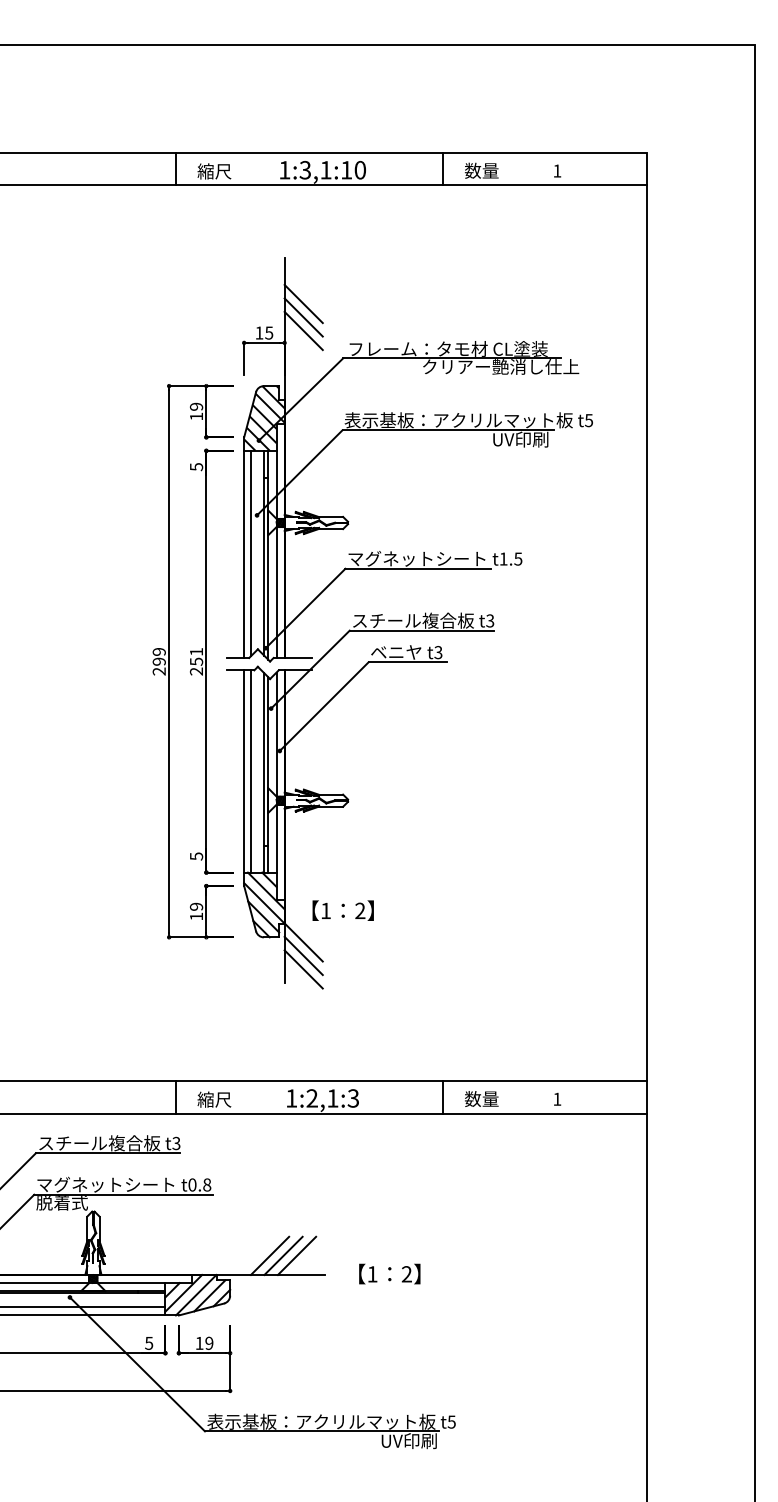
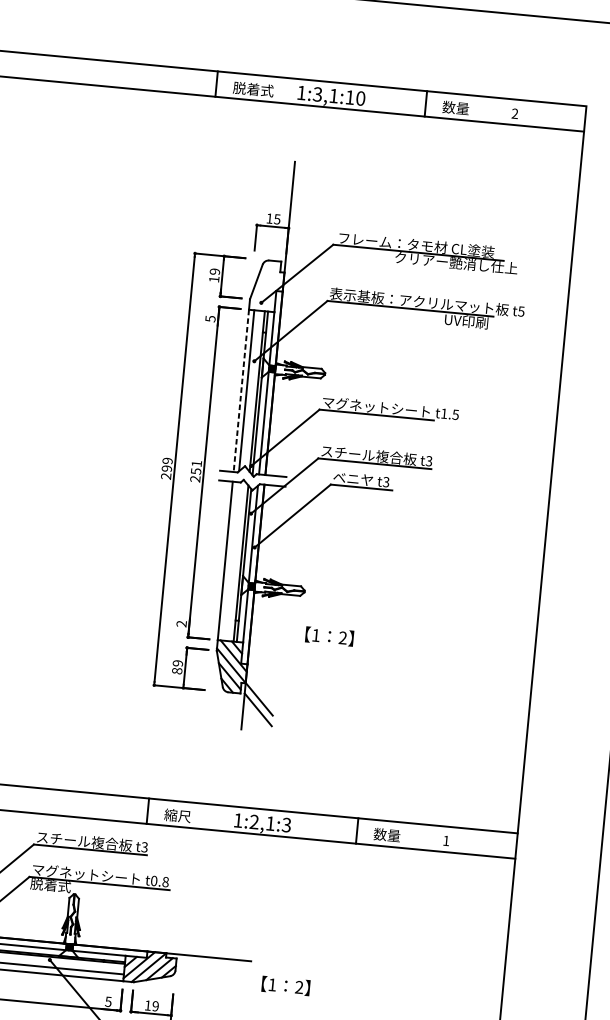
text: (557, 170) -> (515, 113), 1 -> 2
text: (223, 171) -> (253, 89), 縮尺 -> 脱着式
line: (303, 303) -> (306, 198), removed
line: (303, 317) -> (305, 209), removed
line: (303, 330) -> (304, 219), removed
hatch: (264, 418) -> (267, 285), removed
line: (244, 554) -> (241, 390), solid -> dashed
line: (250, 771) -> (230, 561), removed
text: (196, 856) -> (181, 623), 5 -> 2
text: (342, 910) -> (329, 636), moved
text: (196, 916) -> (177, 670), 19 -> 89
line: (303, 969) -> (257, 720), removed
line: (269, 1255) -> (209, 941), removed
line: (283, 1255) -> (220, 942), removed
line: (296, 1255) -> (230, 943), removed
text: (389, 1273) -> (285, 985), moved

